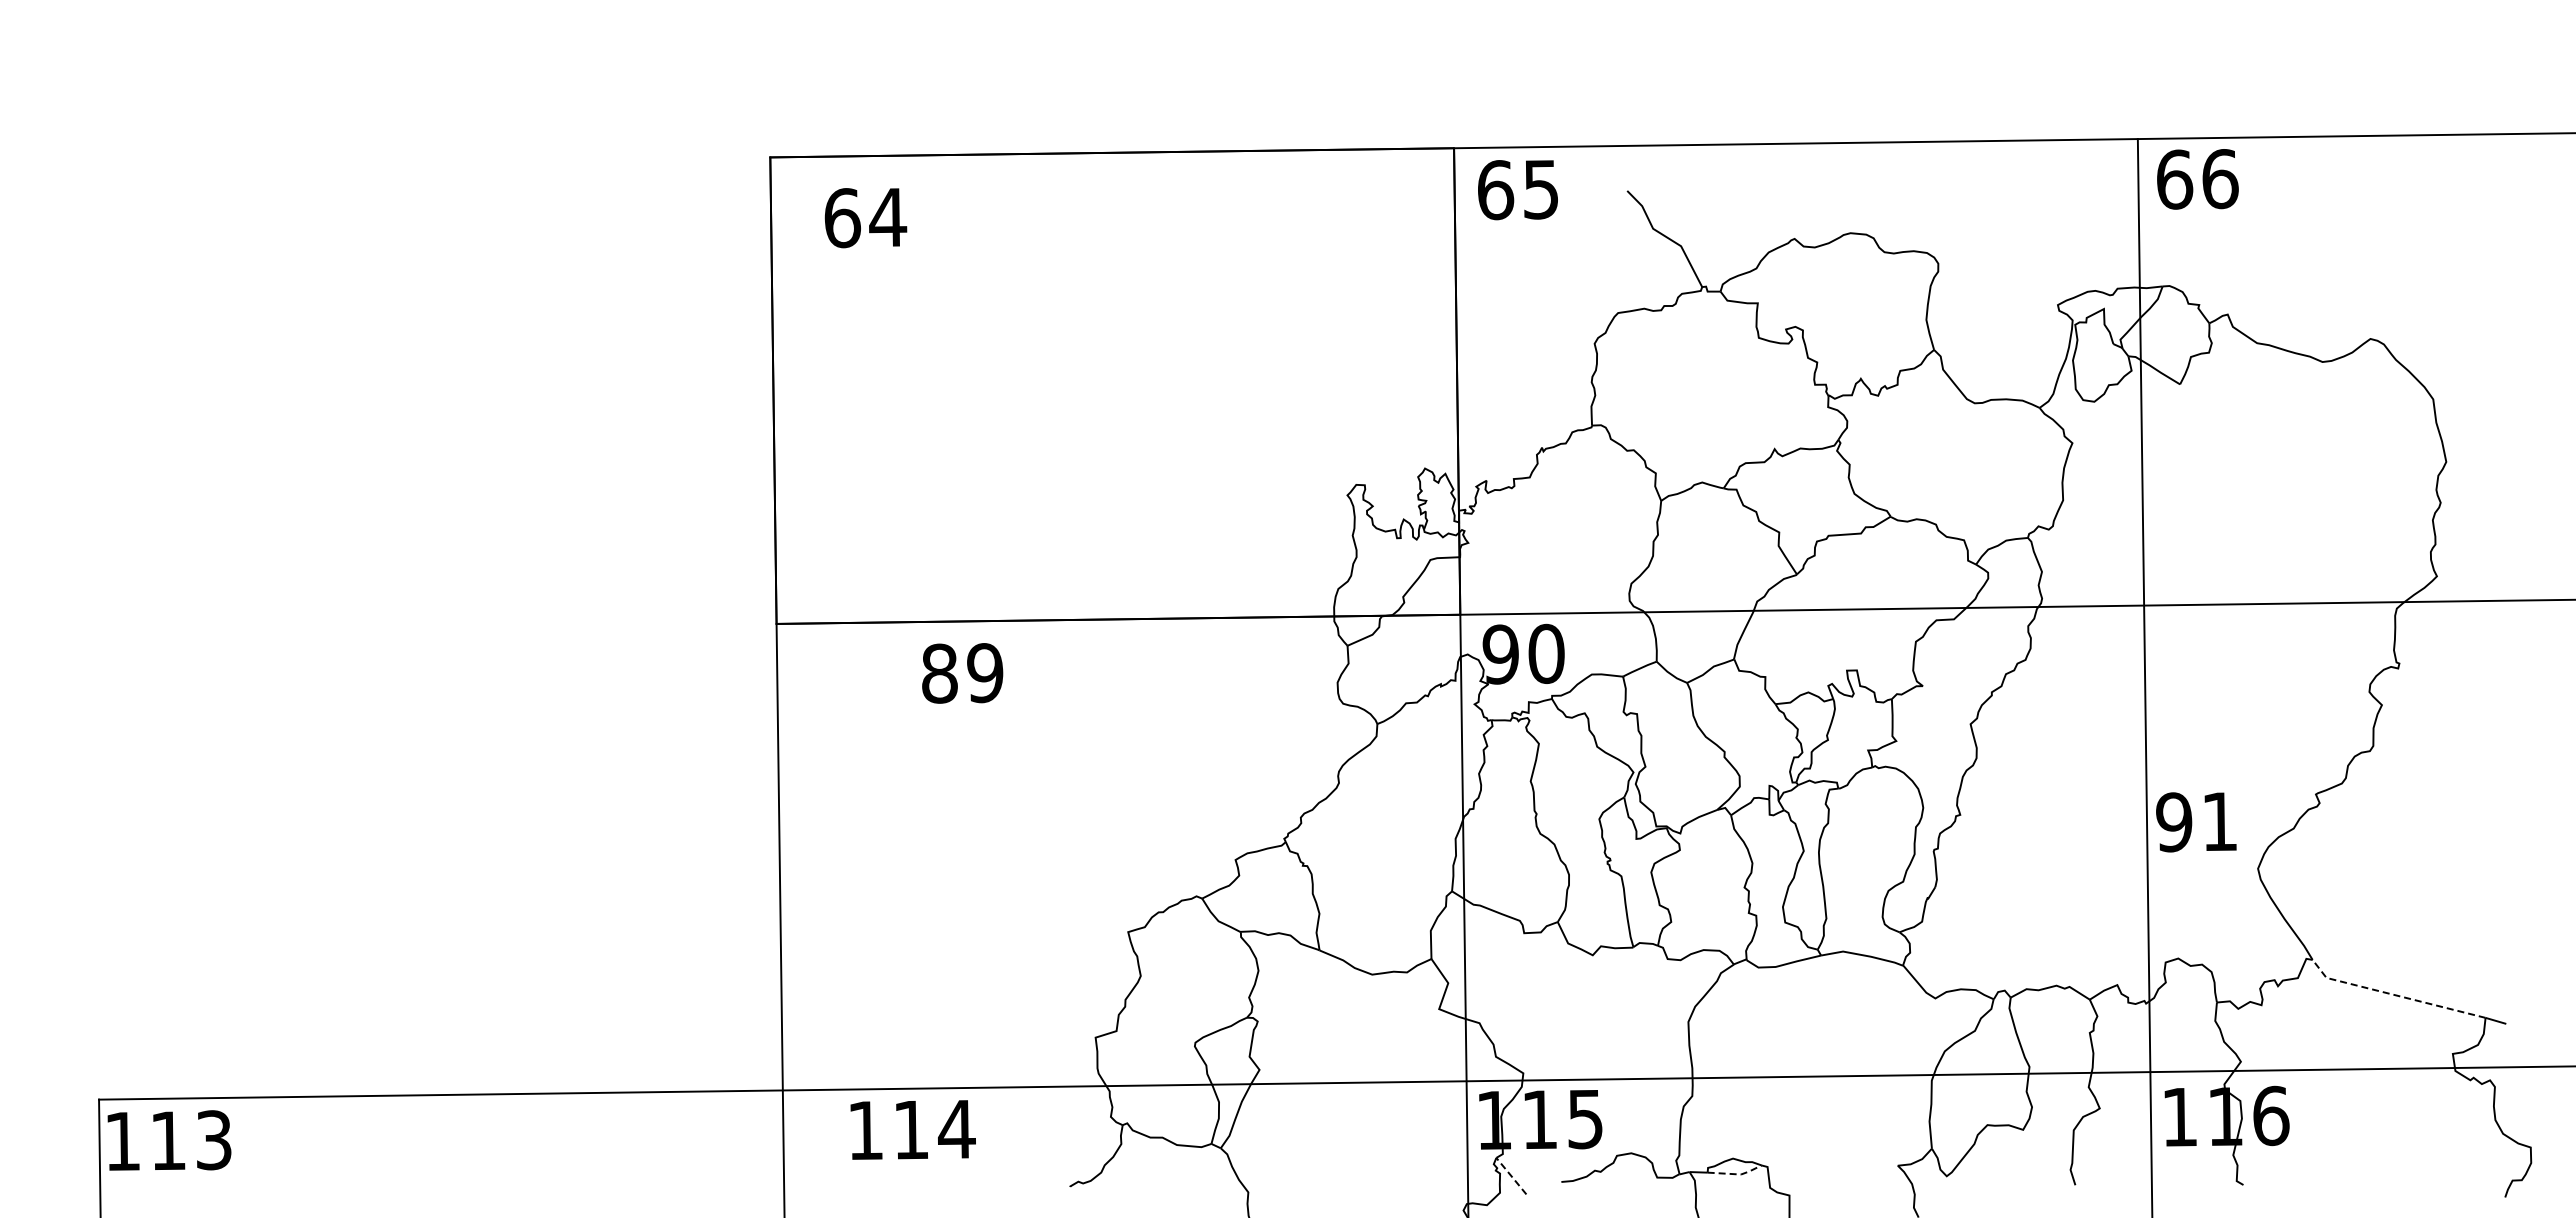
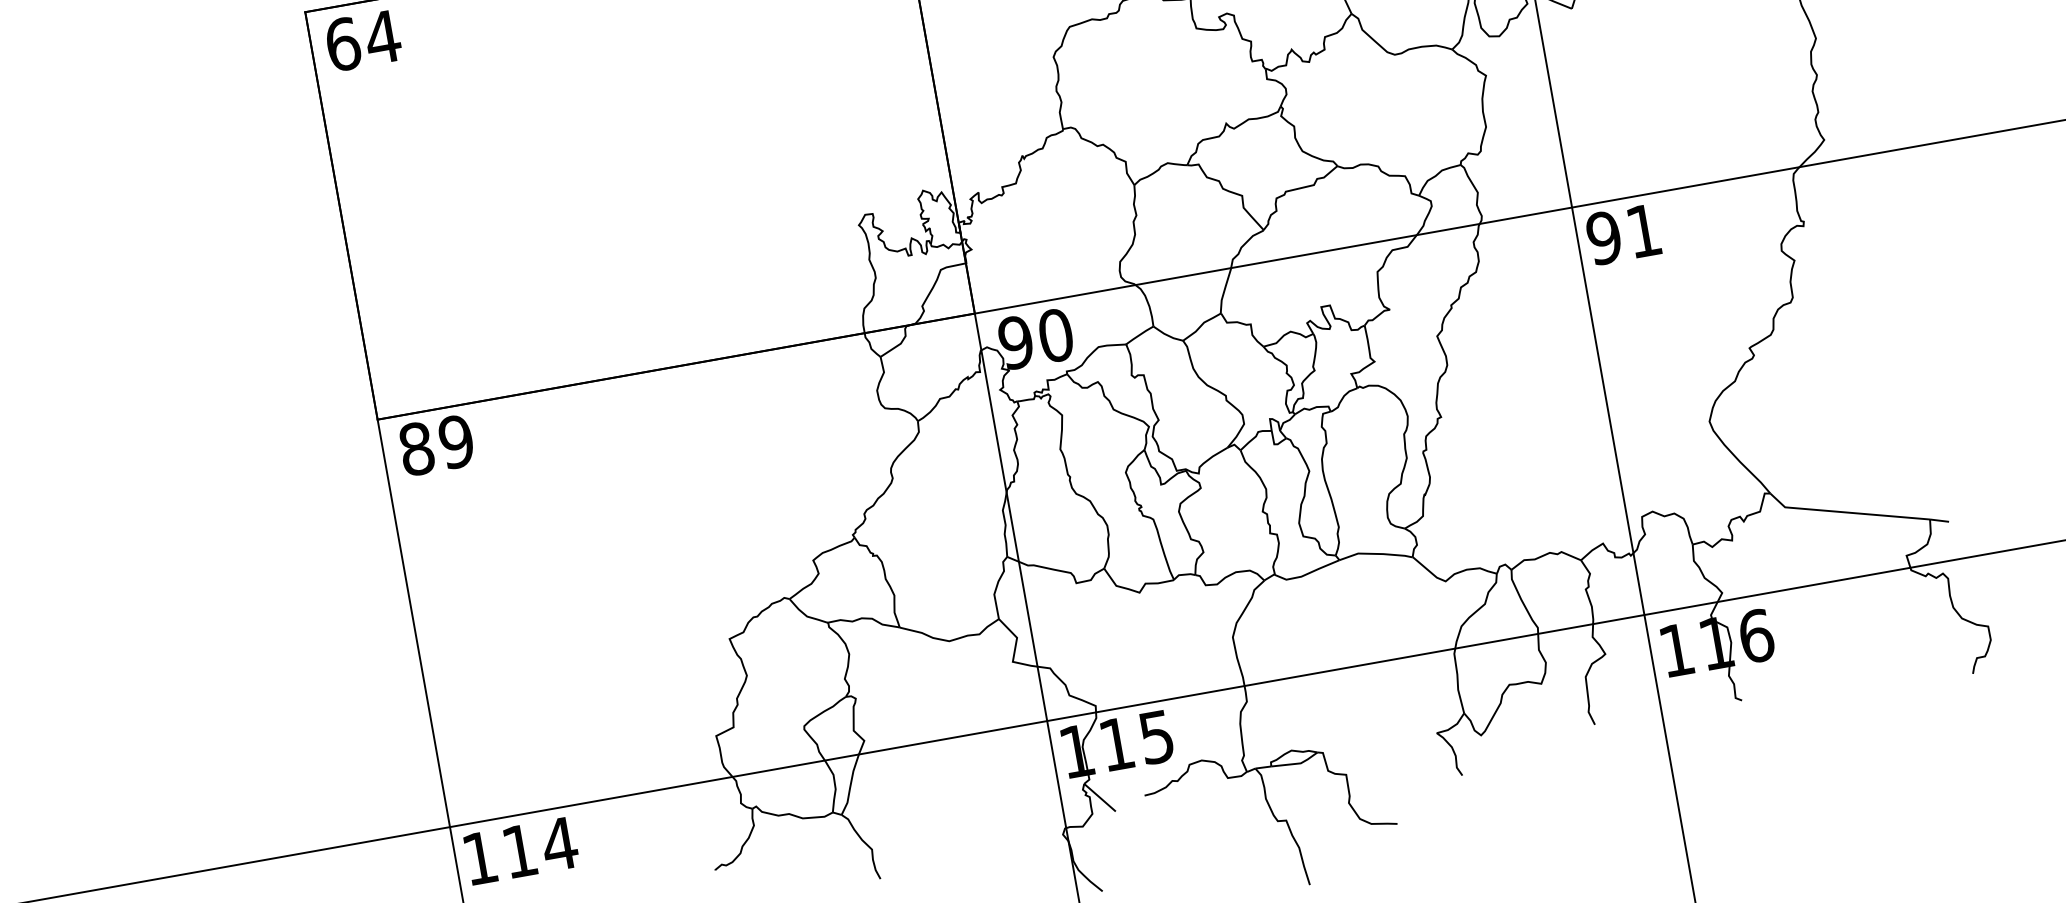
text: (865, 218) -> (363, 41), moved
text: (962, 673) -> (436, 445), moved
text: (2196, 822) -> (1623, 234), moved
line: (2394, 994) -> (1846, 512), dashed -> solid
text: (912, 1129) -> (520, 850), moved
line: (1737, 1174) -> (1297, 763), dashed -> solid
line: (1511, 1176) -> (1100, 797), dashed -> solid

